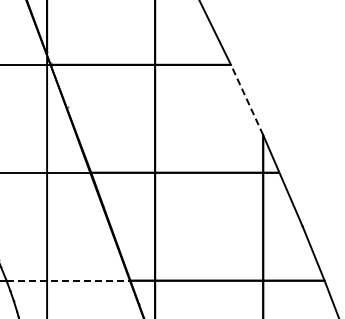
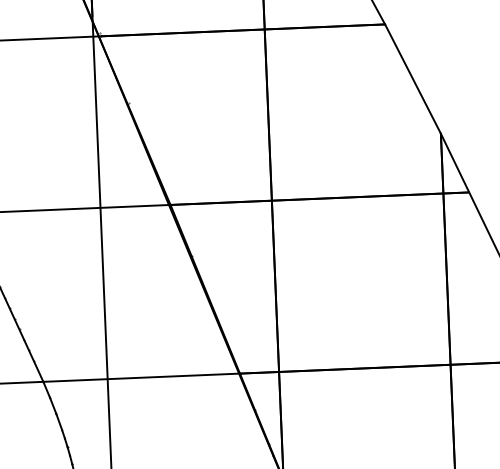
line: (247, 99) -> (413, 78), dashed -> solid
line: (68, 280) -> (141, 377), dashed -> solid

